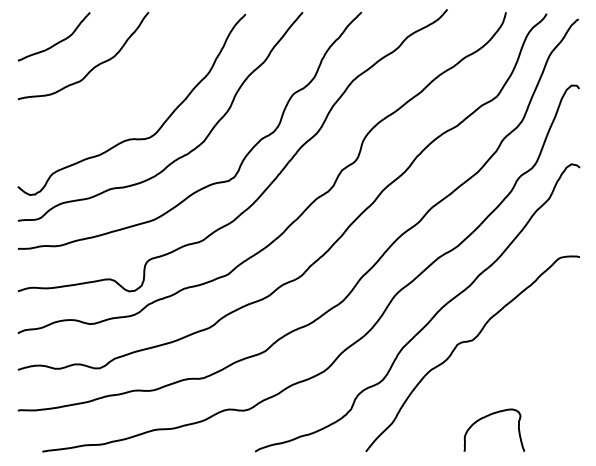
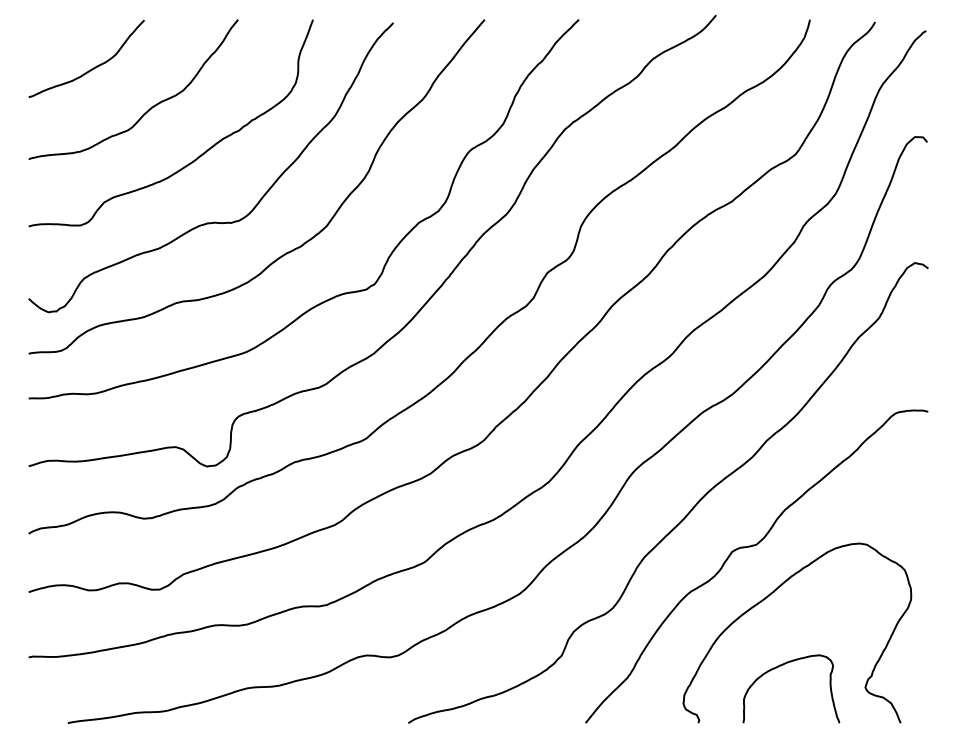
curve: (120, 99) -> (192, 159), added
curve: (480, 373) -> (769, 597), added

